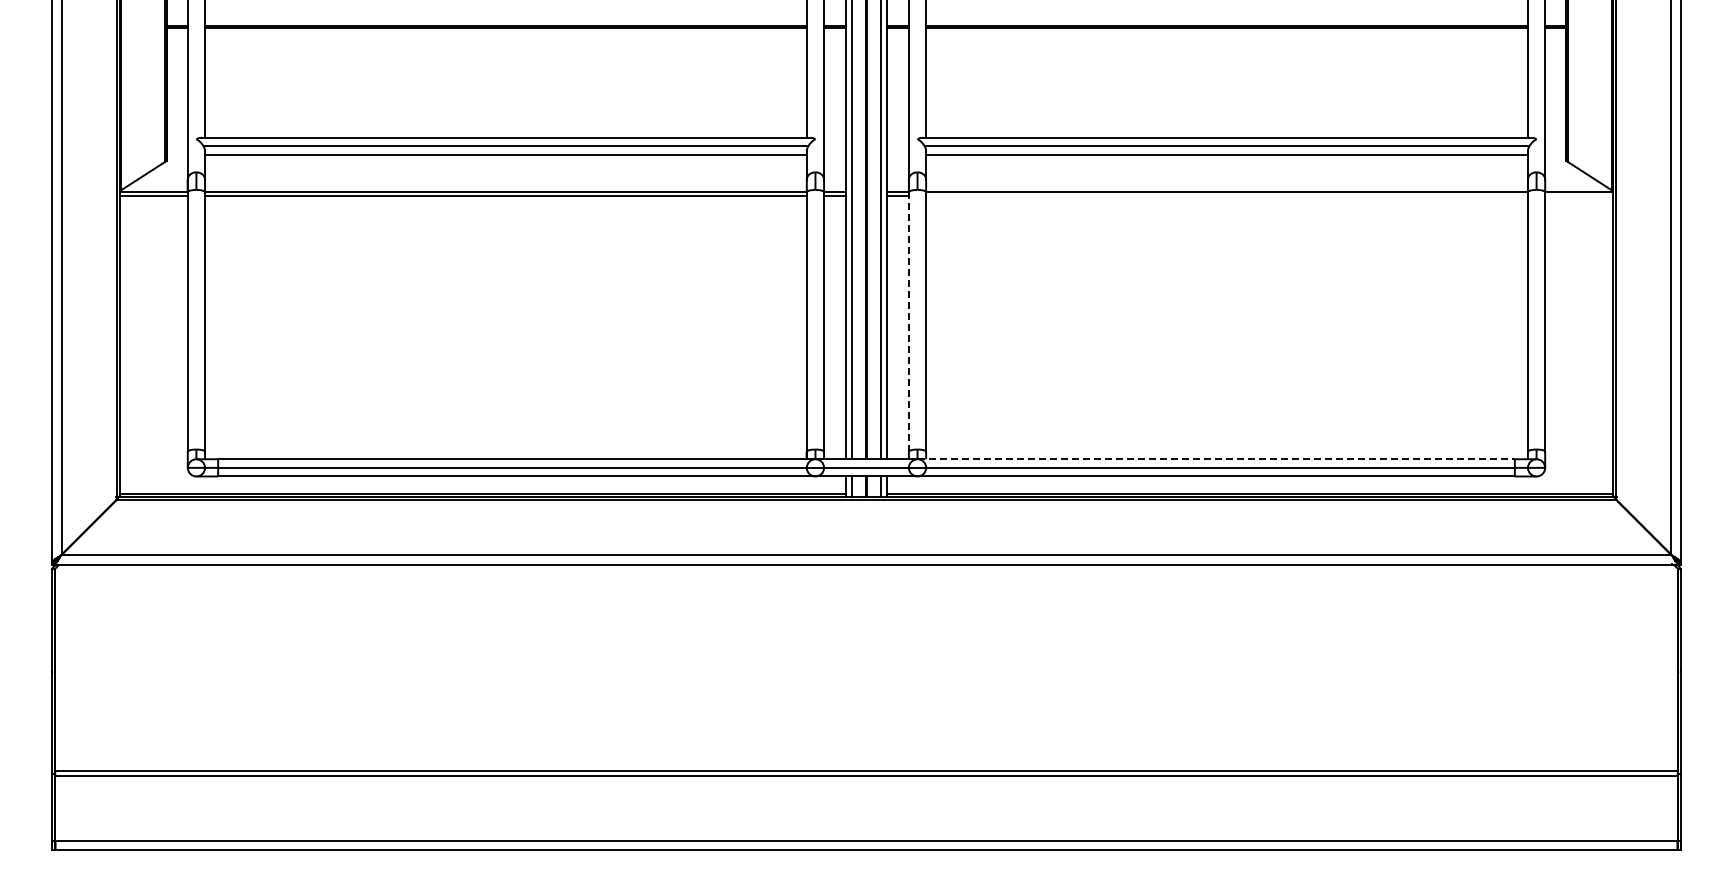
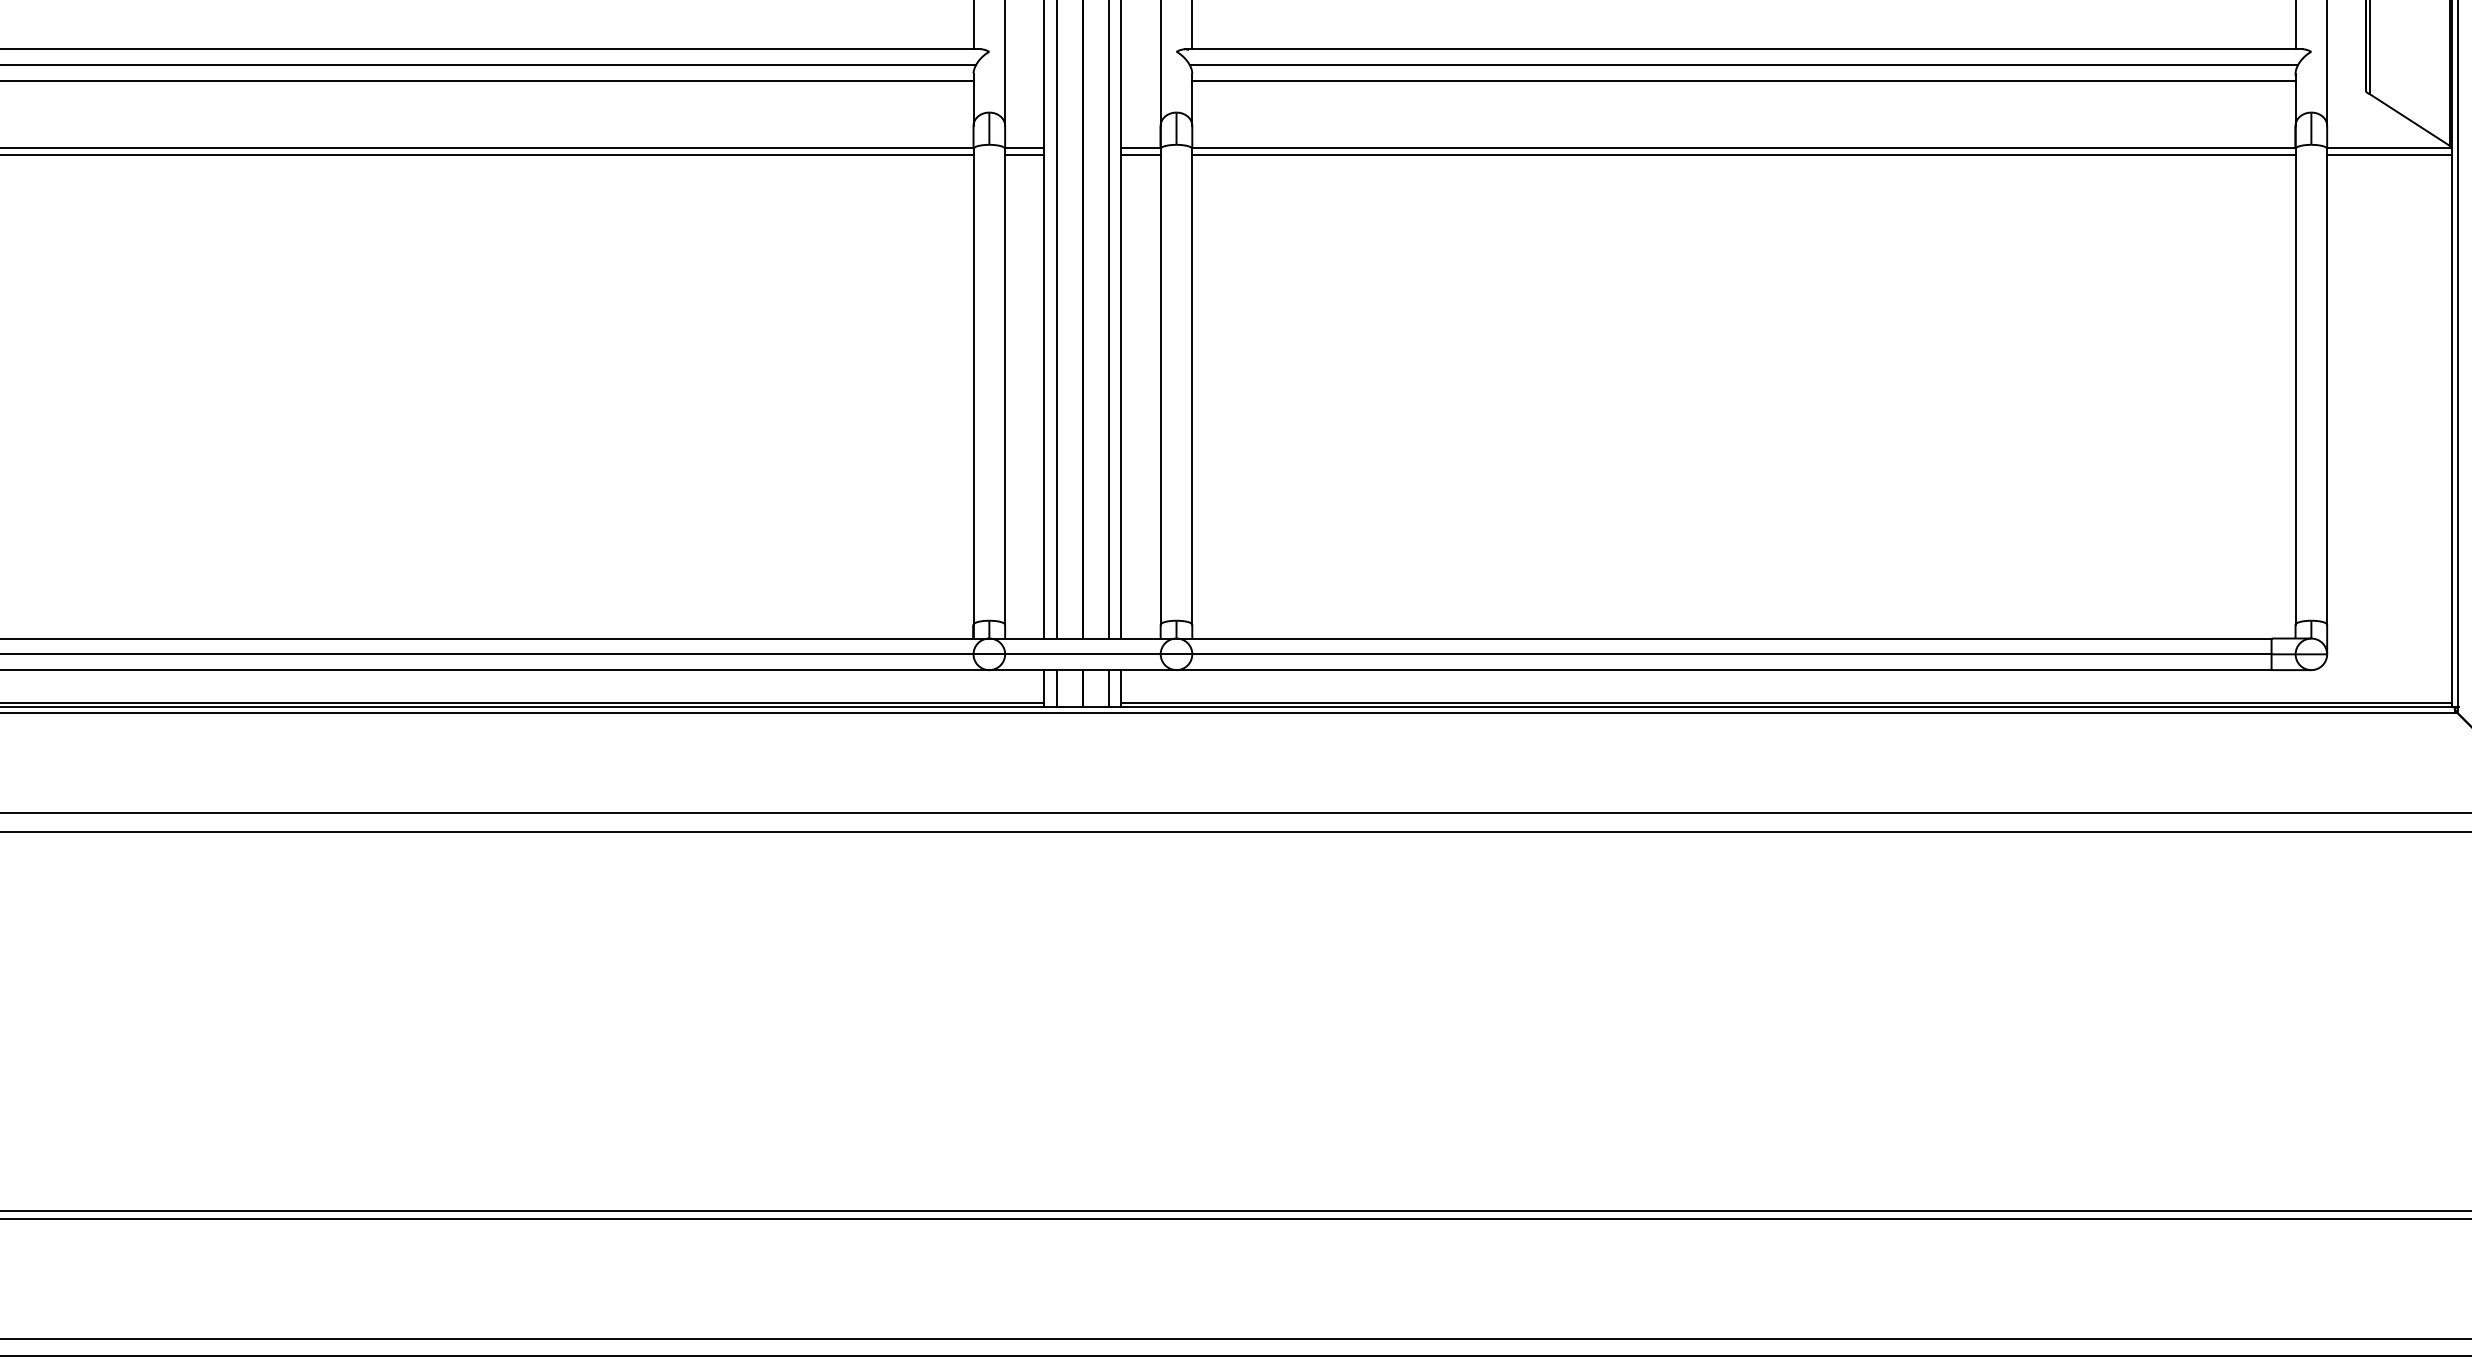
line: (1226, 195) -> (1742, 155), added
line: (1579, 195) -> (2390, 155), added
line: (908, 321) -> (1159, 386), dashed -> solid
line: (1216, 459) -> (1724, 639), dashed -> solid

